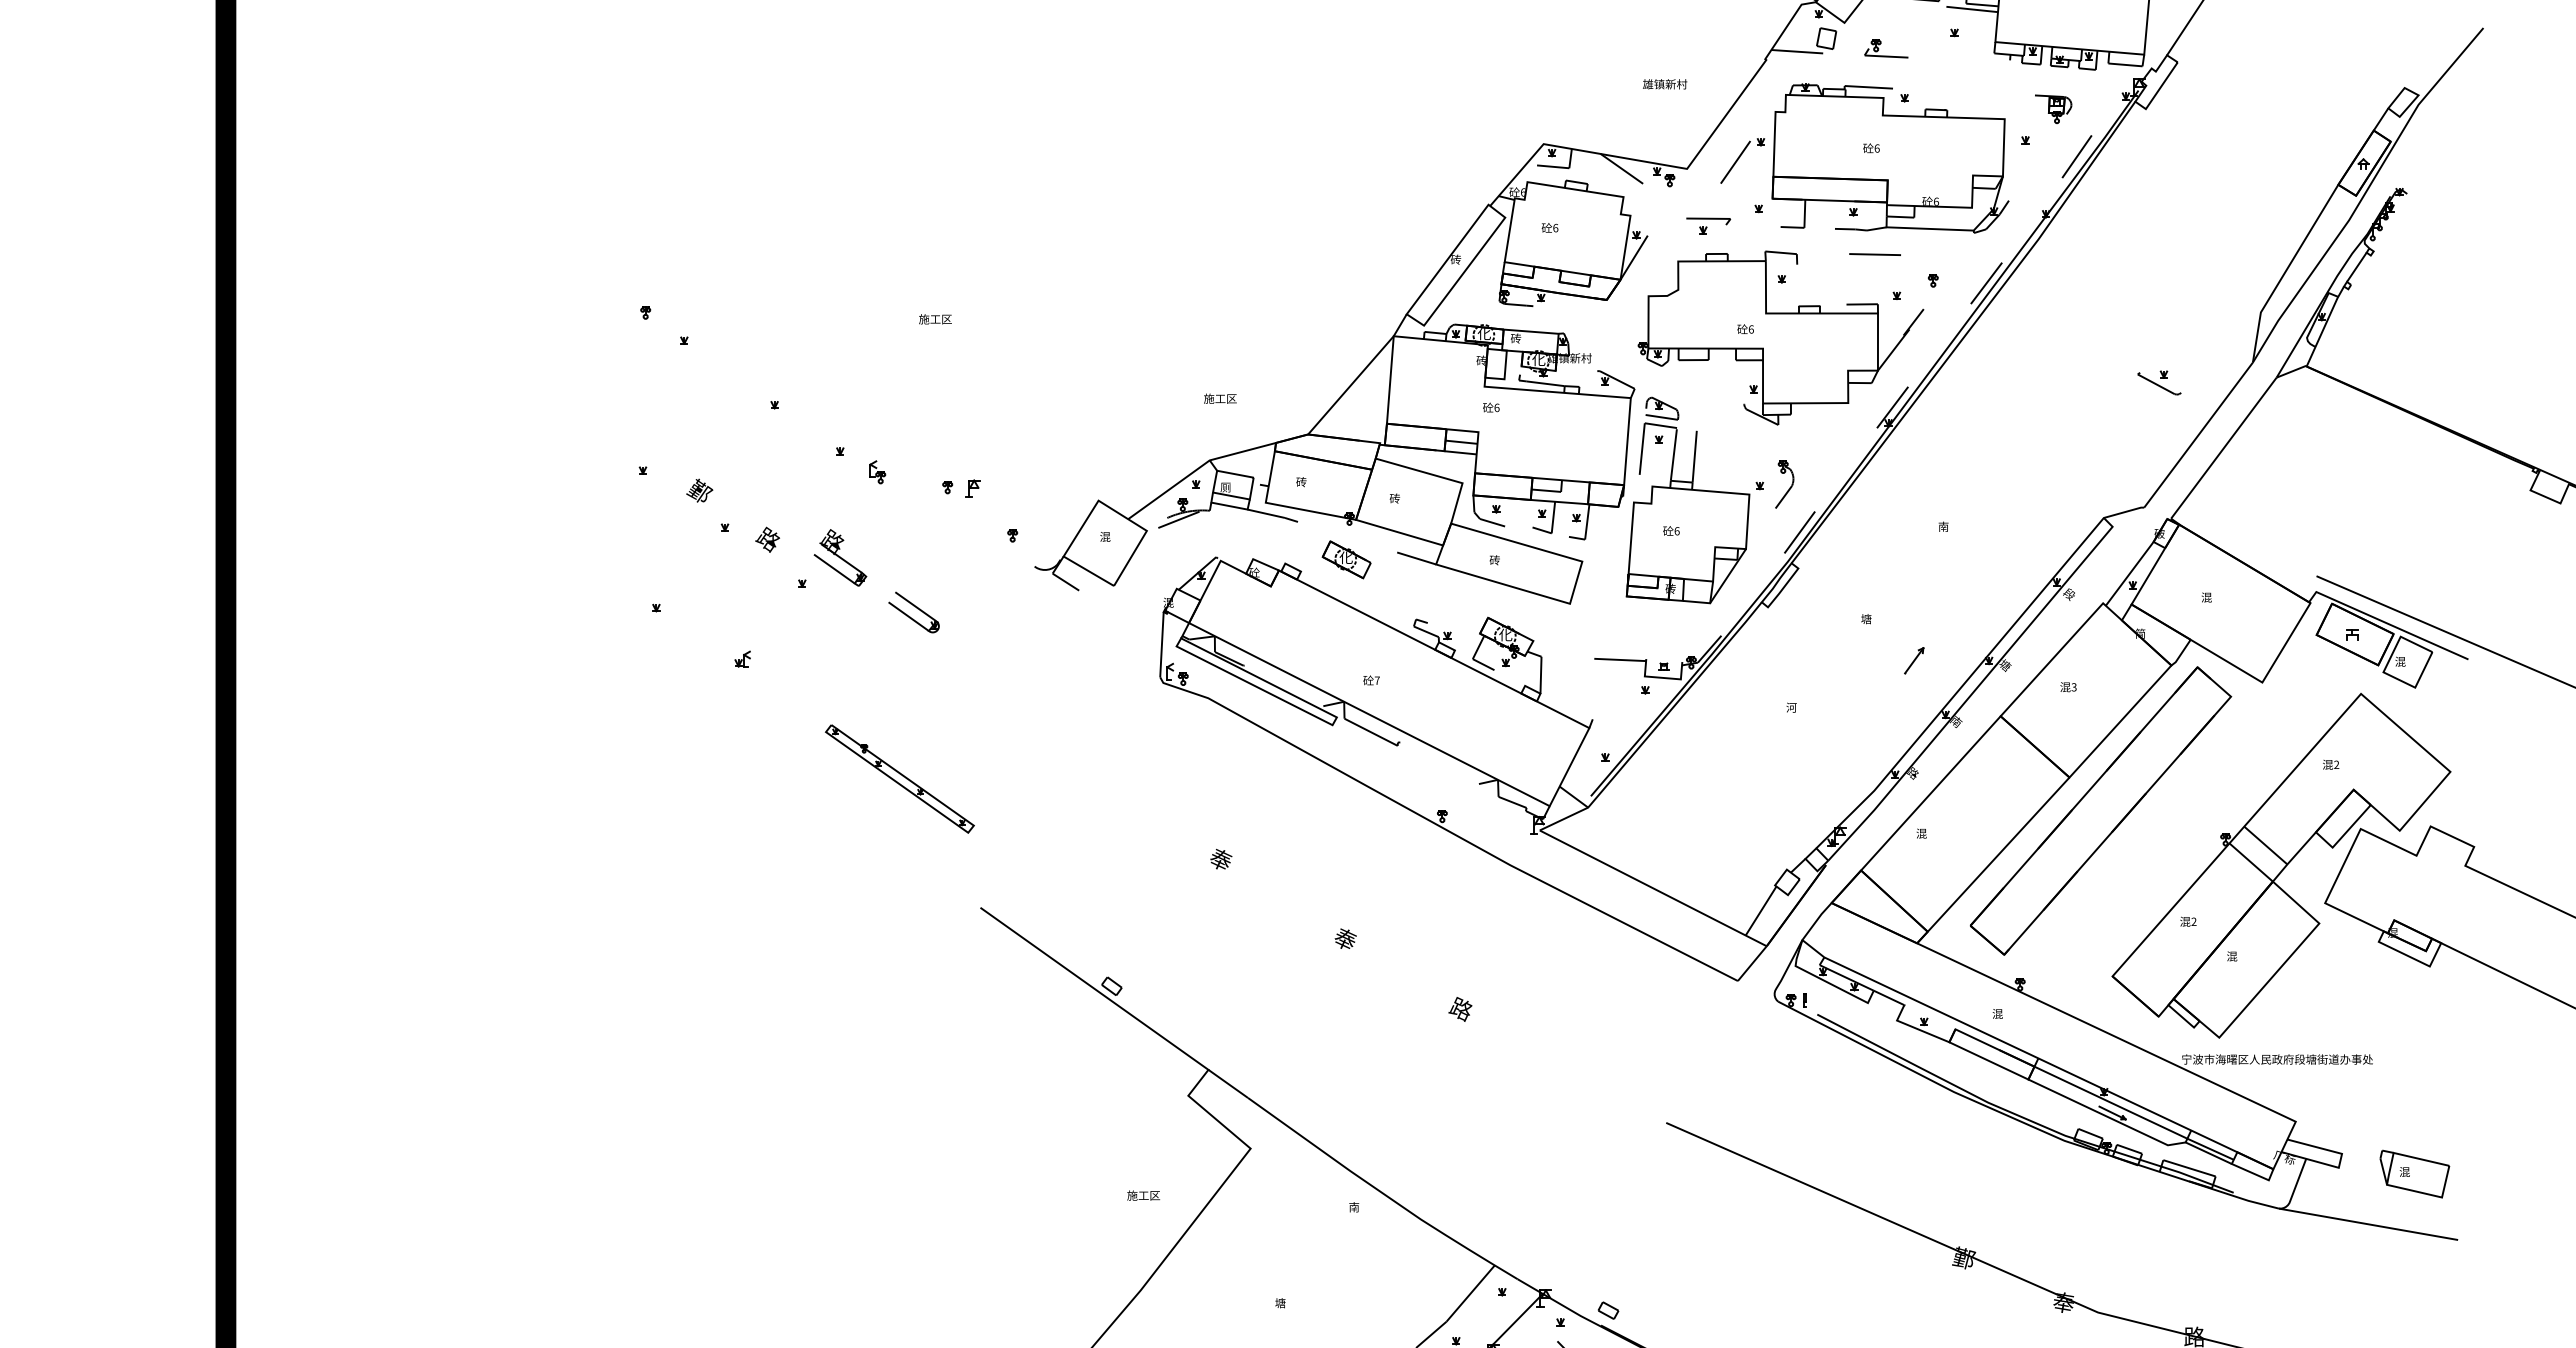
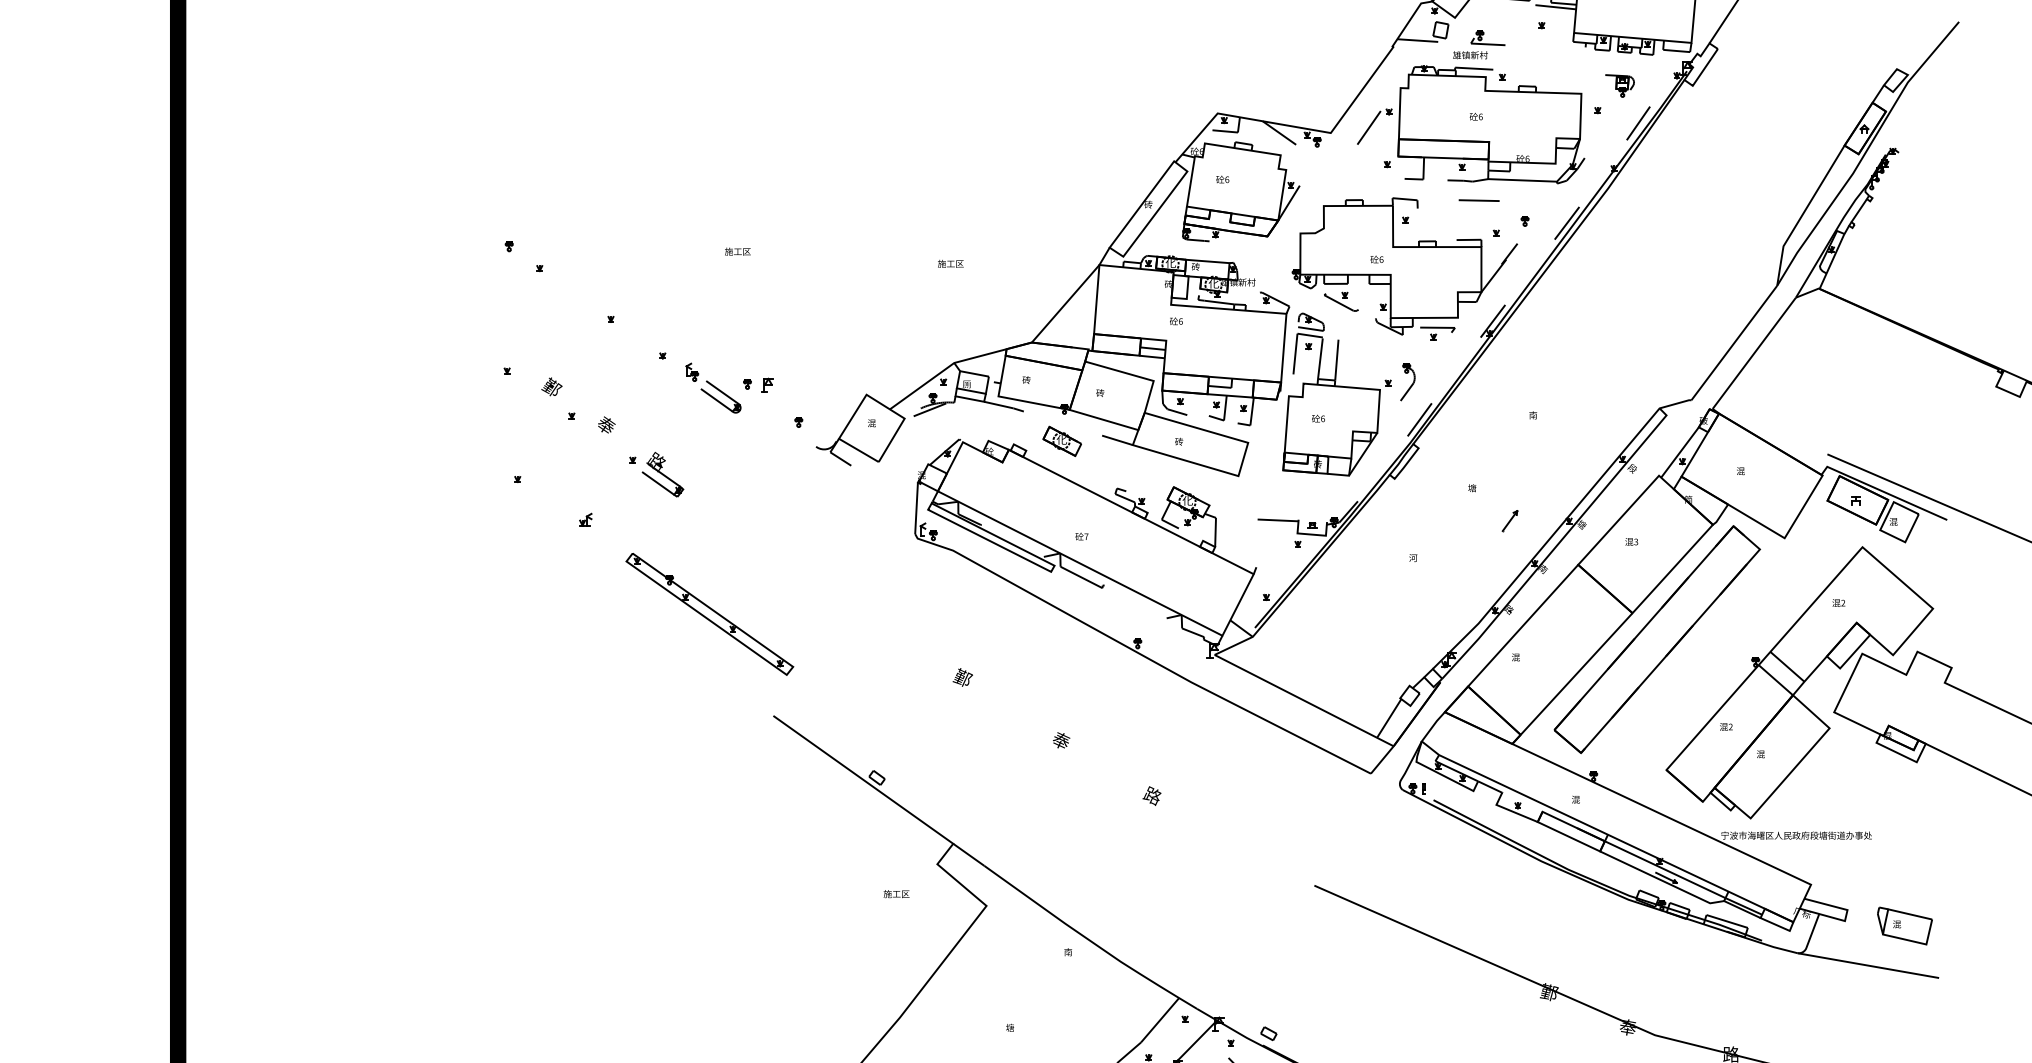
text: (1665, 84) -> (1470, 55), moved
part: (1708, 225) -> (1437, 333), moved
part: (2159, 382) -> (1341, 301), moved
text: (1220, 398) -> (950, 263), moved
text: (767, 539) -> (605, 425), 路 -> 奉
part: (840, 557) -> (662, 474), moved
part: (913, 612) -> (720, 396), moved
part: (899, 778) -> (709, 613), size x1.43
text: (1220, 858) -> (962, 677), 奉 -> 鄞
text: (1143, 1195) -> (896, 893), moved

